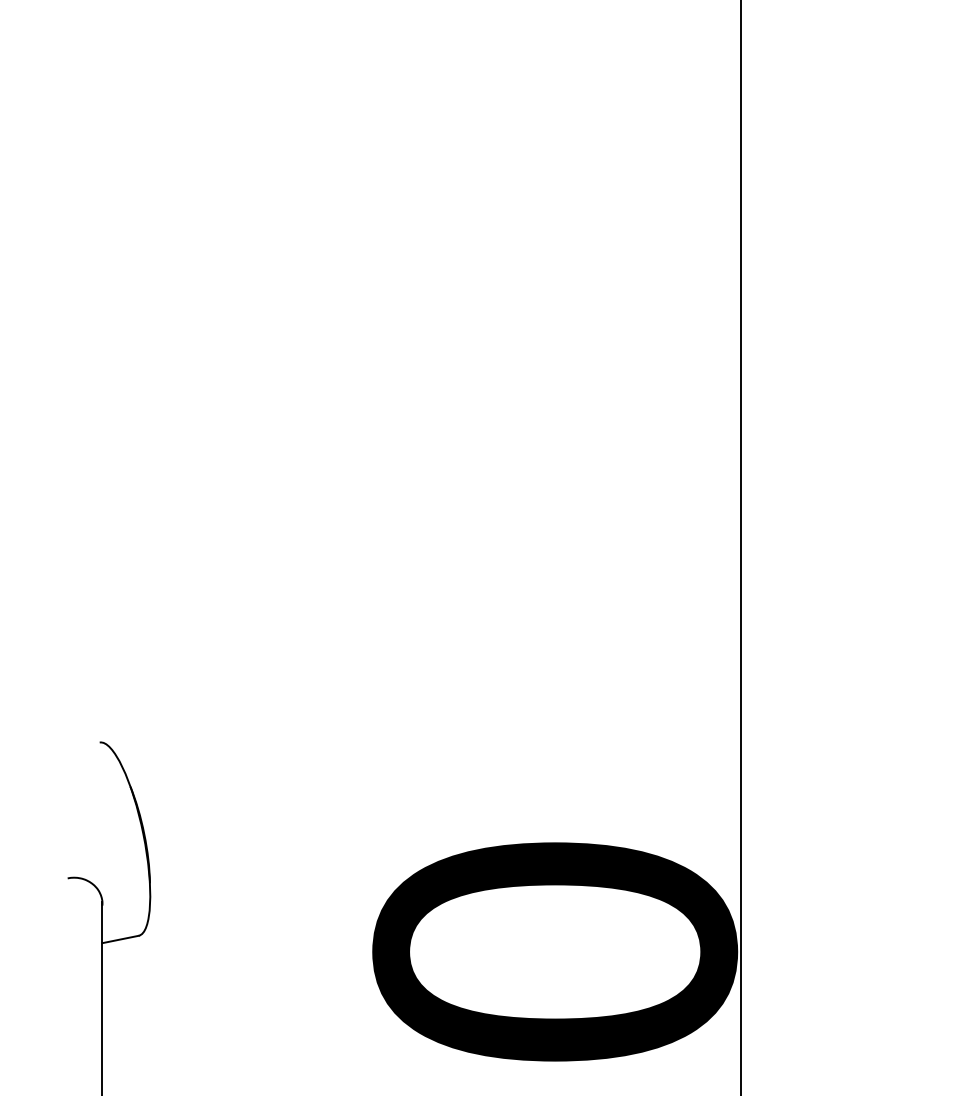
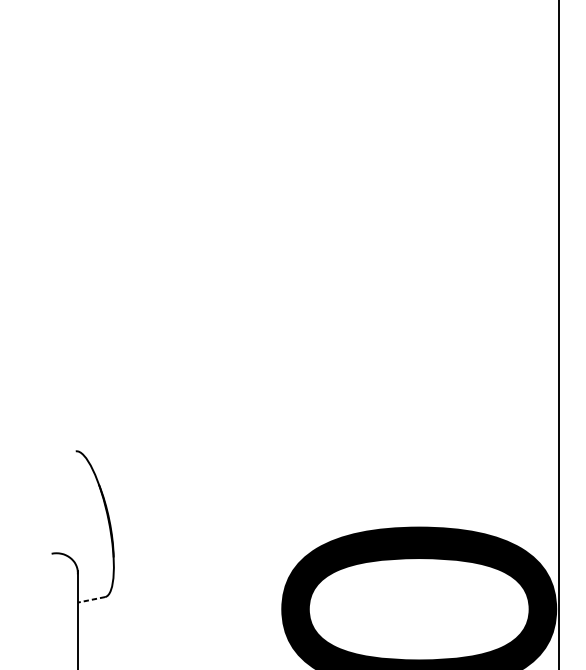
line: (120, 939) -> (91, 599), solid -> dashed

